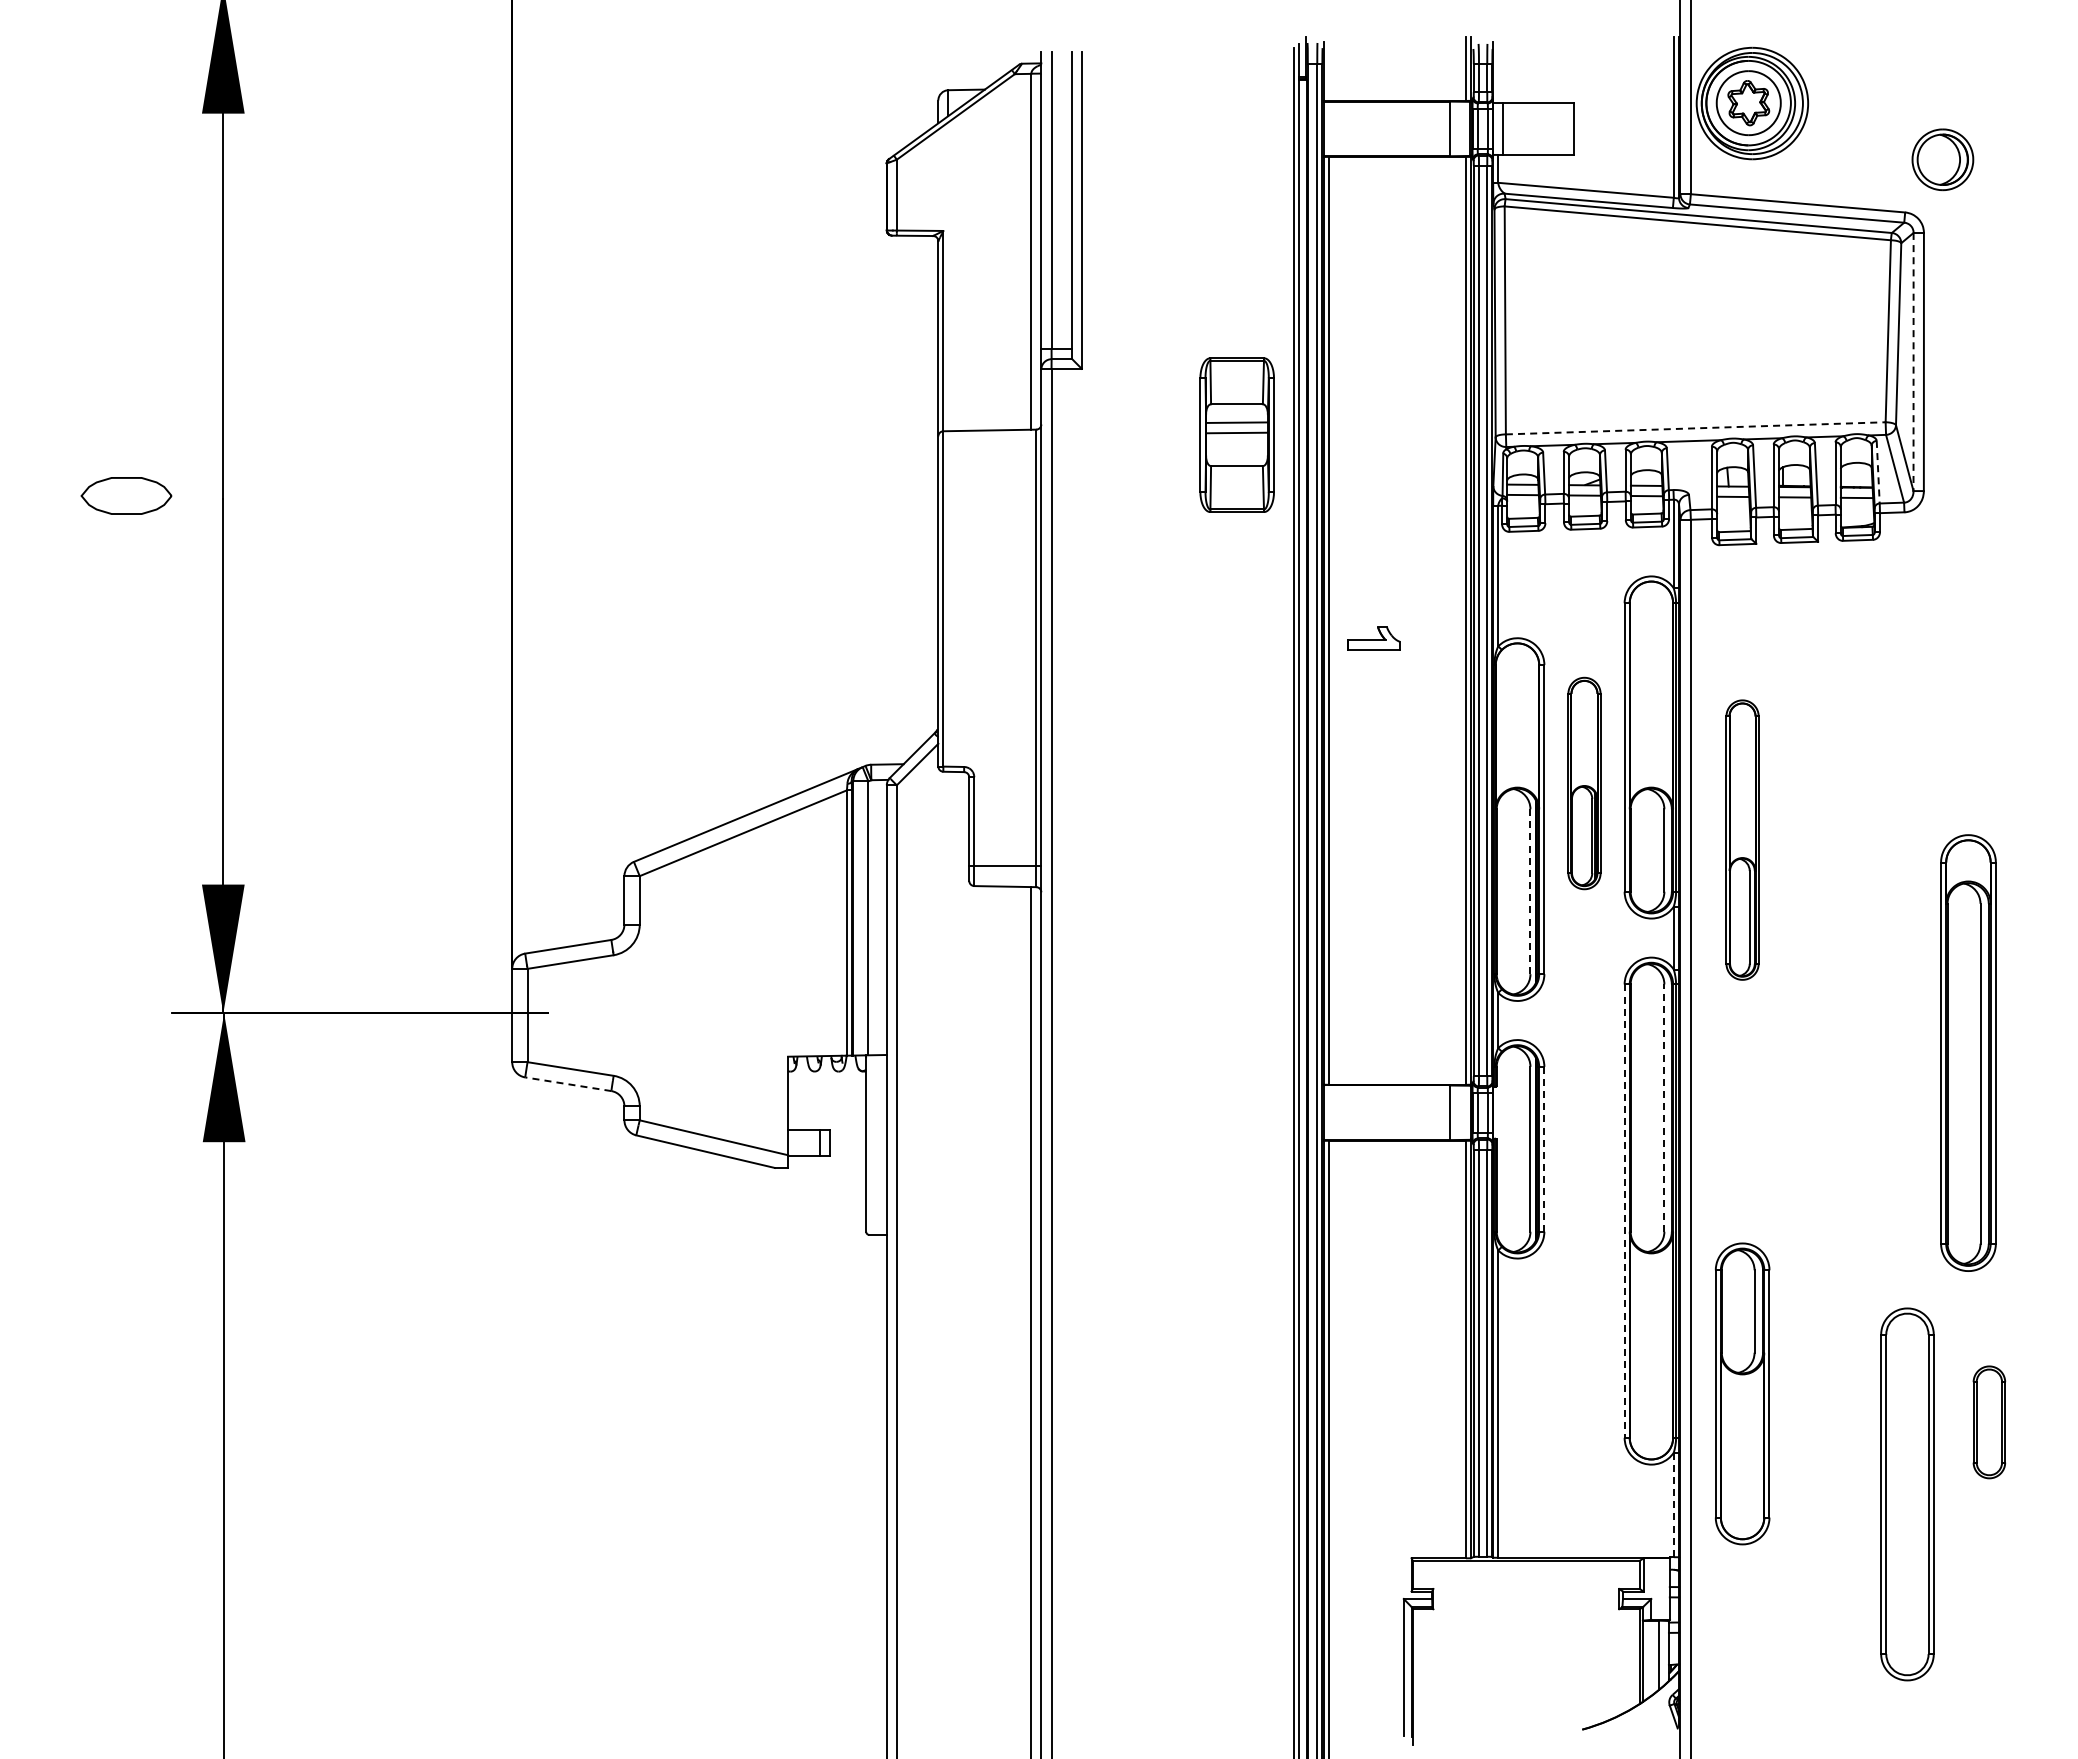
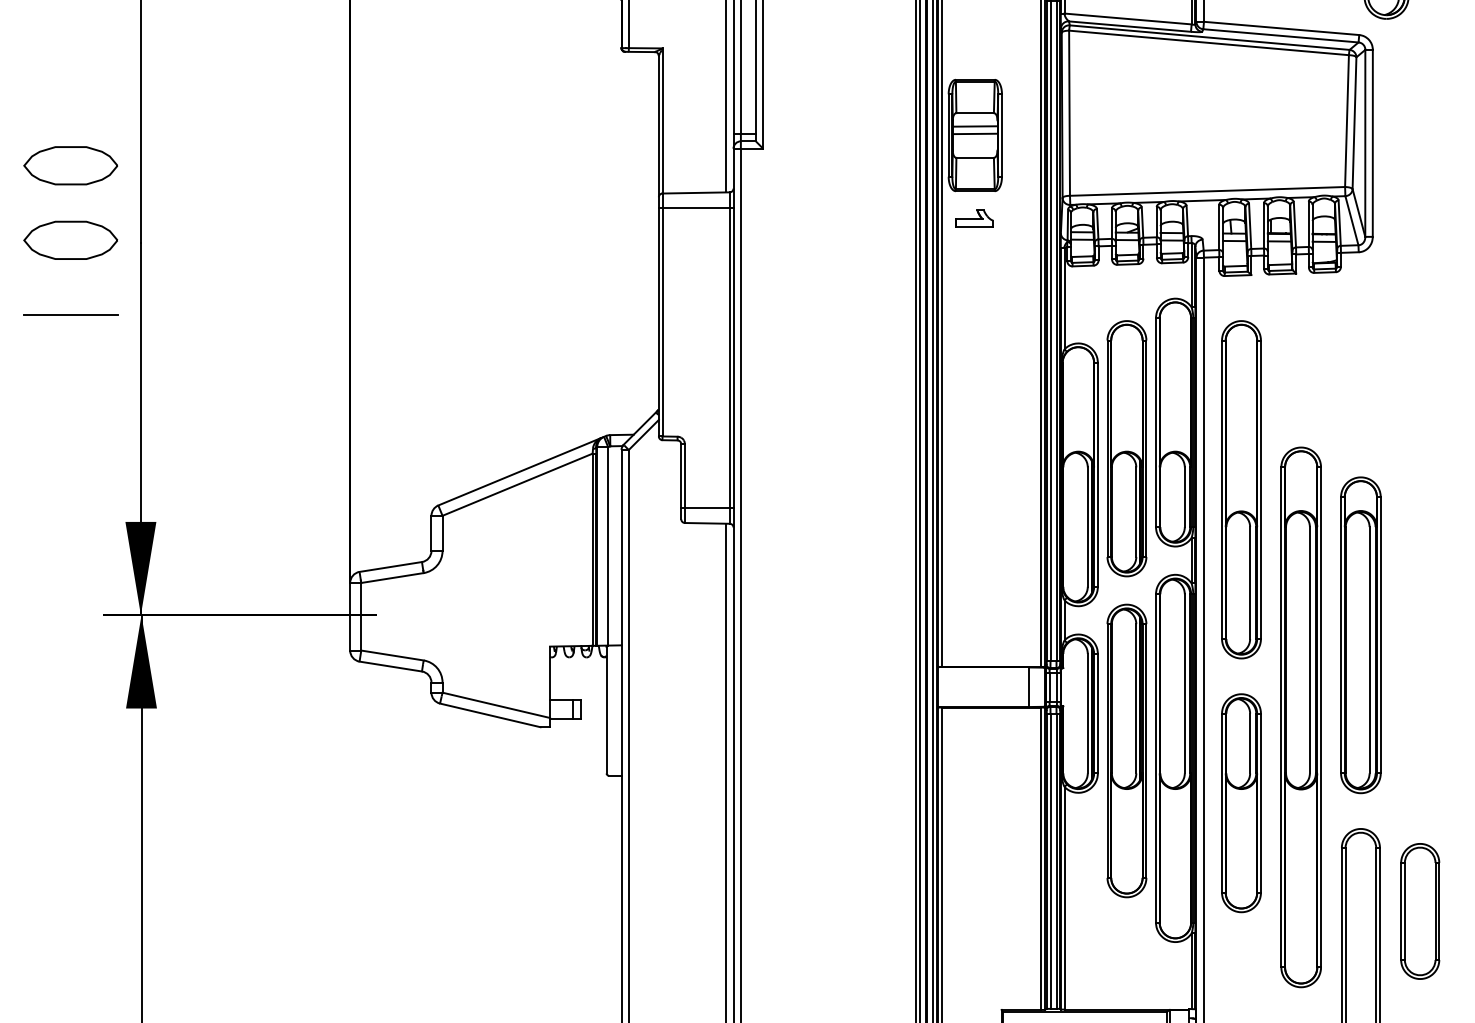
line: (1913, 362) -> (1365, 143), dashed -> solid
part: (126, 392) -> (70, 165), added
line: (1695, 428) -> (1207, 191), dashed -> solid
part: (1236, 434) -> (974, 135), moved
line: (989, 451) -> (695, 208), added
line: (1878, 472) -> (1339, 223), dashed -> solid
part: (126, 495) -> (70, 240), size x1.43
line: (126, 599) -> (70, 315), added
part: (1373, 638) -> (974, 218), moved
part: (1584, 783) -> (1126, 448), size x1.67
part: (1742, 839) -> (1241, 489), size x1.67
line: (1530, 891) -> (1087, 526), dashed -> solid
part: (1968, 1052) -> (1360, 634), moved
line: (568, 1084) -> (390, 666), dashed -> solid
line: (1664, 1108) -> (1184, 684), dashed -> solid
line: (1544, 1149) -> (1097, 713), dashed -> solid
part: (1824, 1154) -> (1300, 717), added
part: (1584, 1200) -> (1126, 750), added
line: (1624, 1211) -> (1155, 758), dashed -> solid
part: (1742, 1393) -> (1241, 802), moved
part: (1989, 1422) -> (1420, 911), size x1.67
line: (1673, 1505) -> (1191, 971), dashed -> solid

